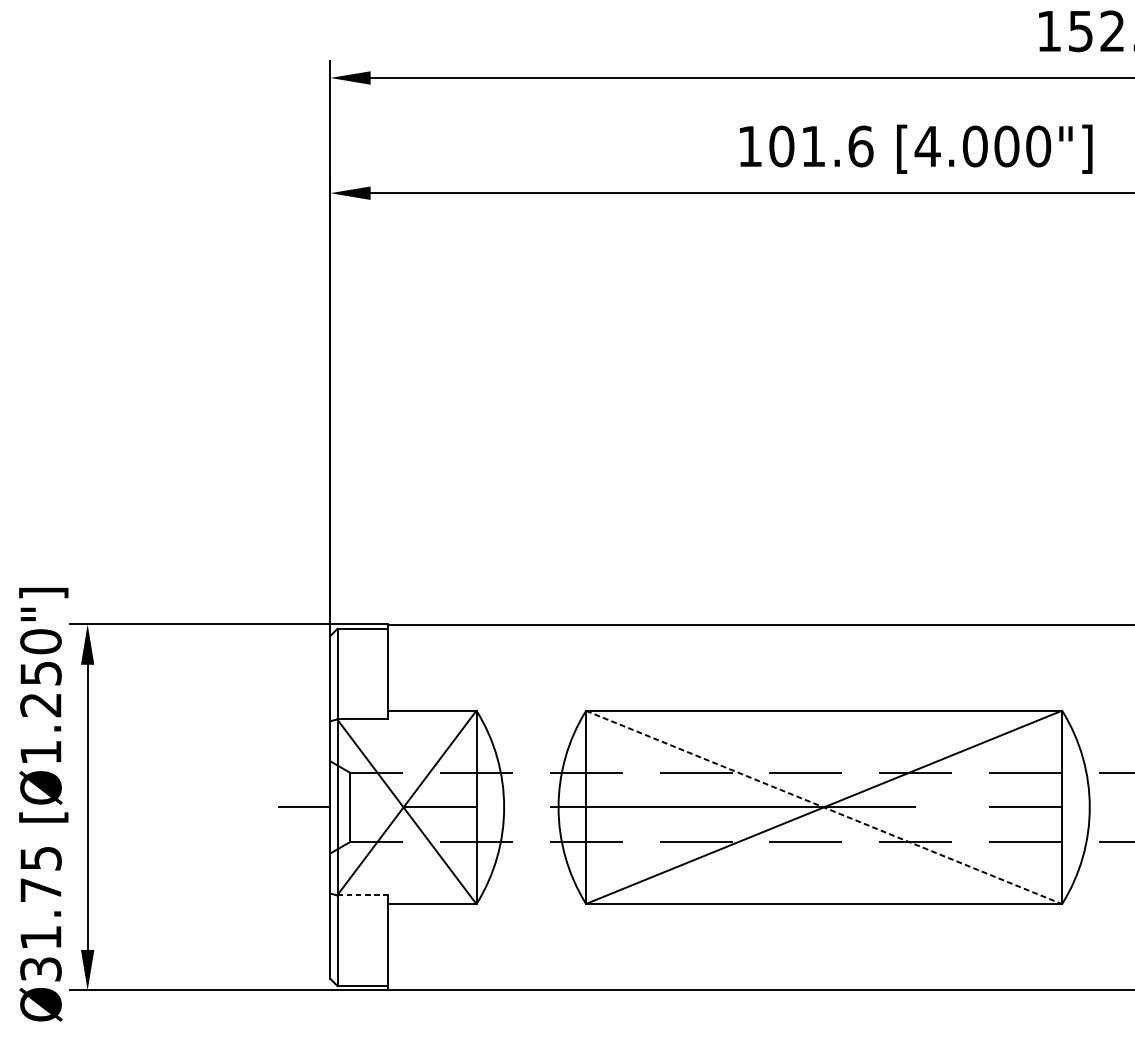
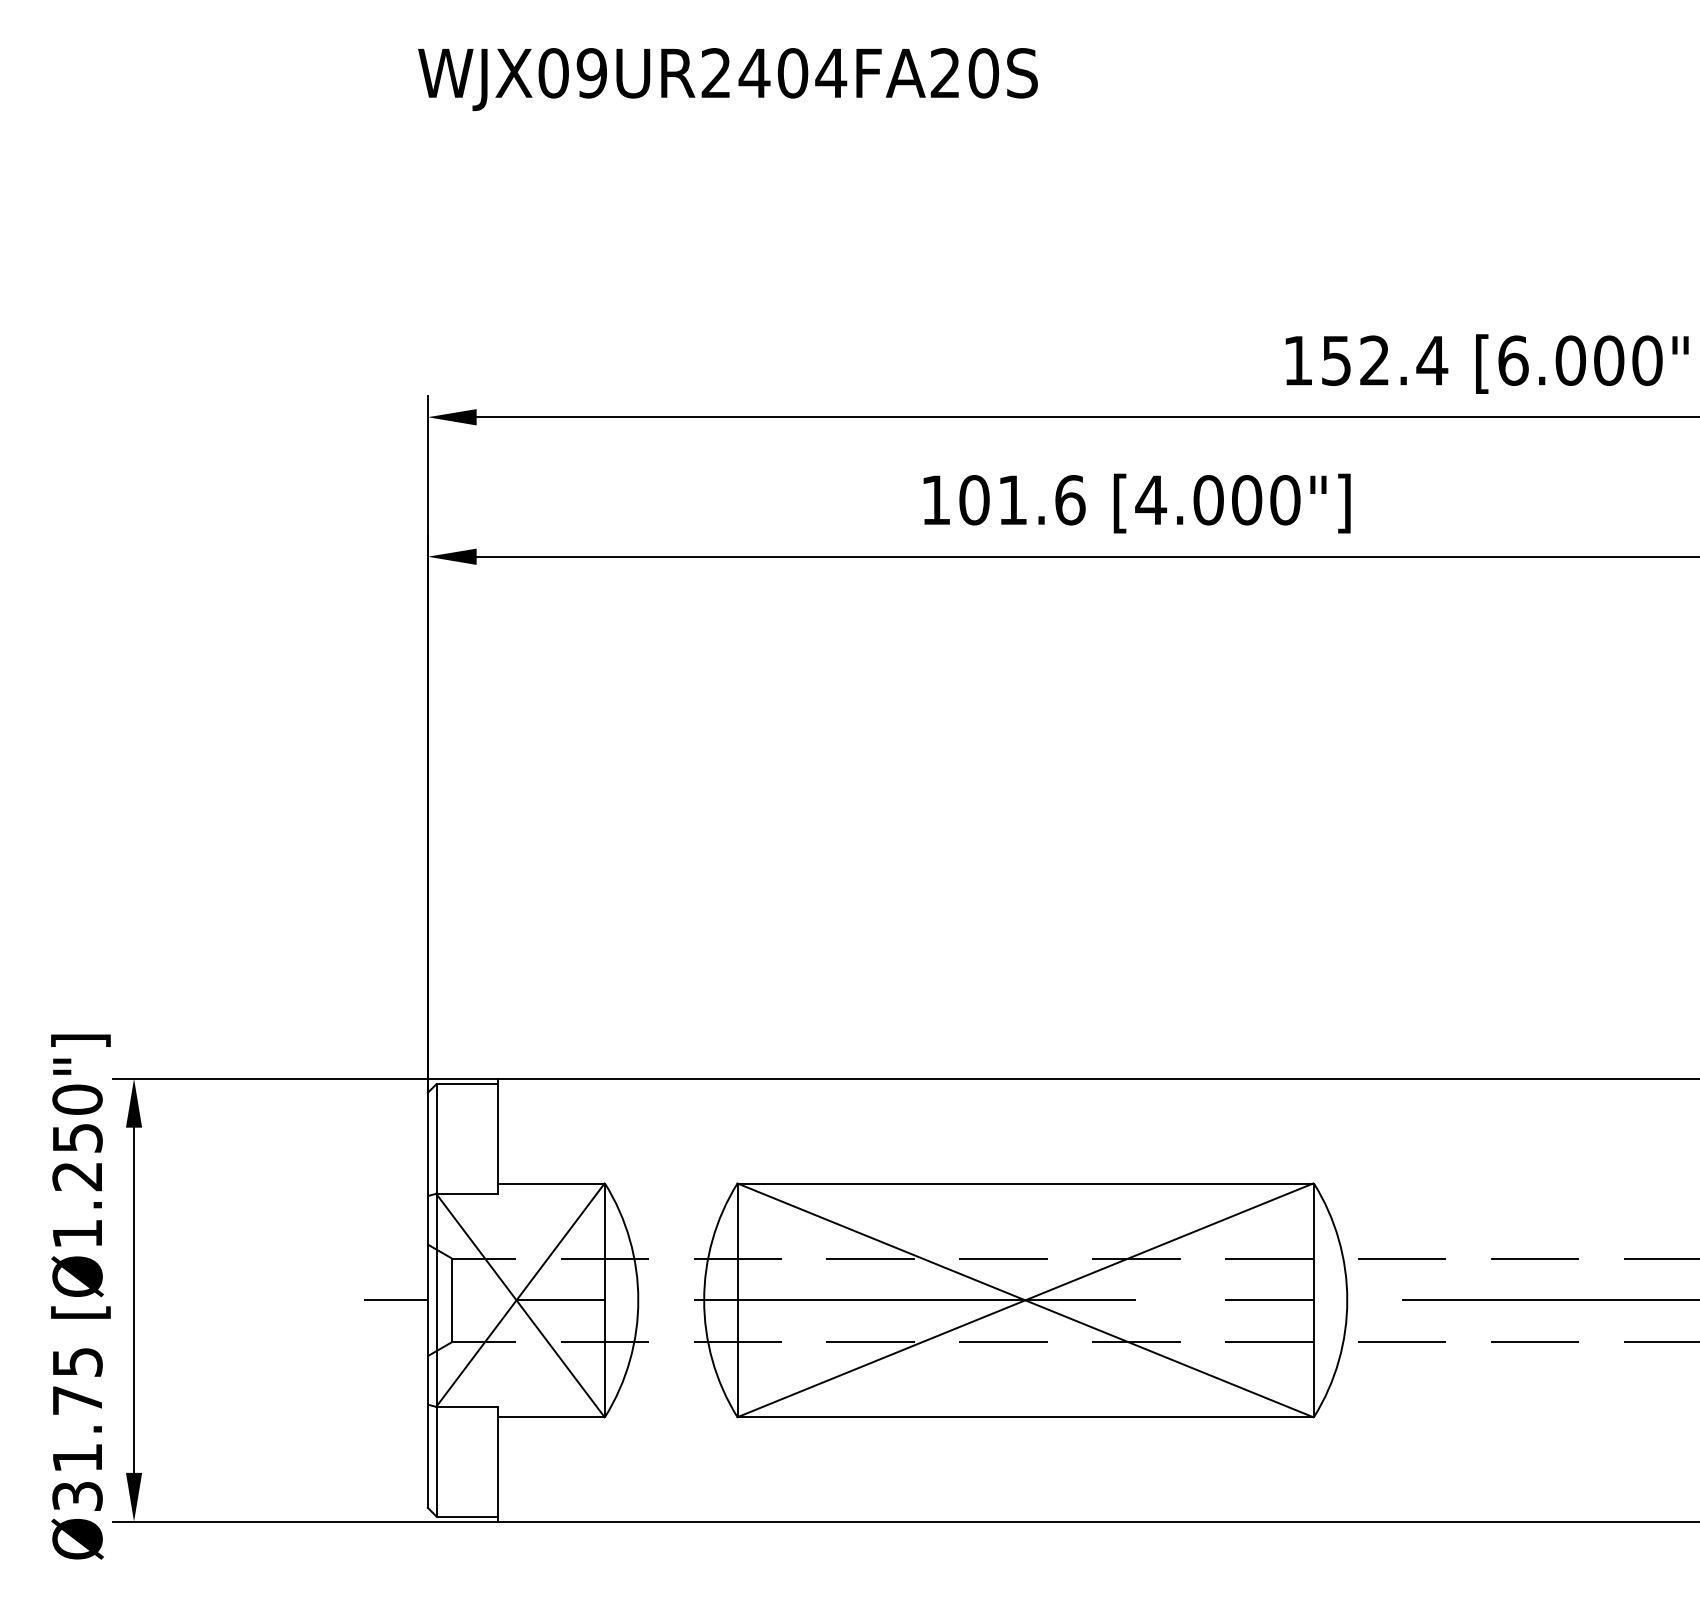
line: (823, 807) -> (1025, 1300), dashed -> solid
line: (363, 895) -> (467, 1406), dashed -> solid

